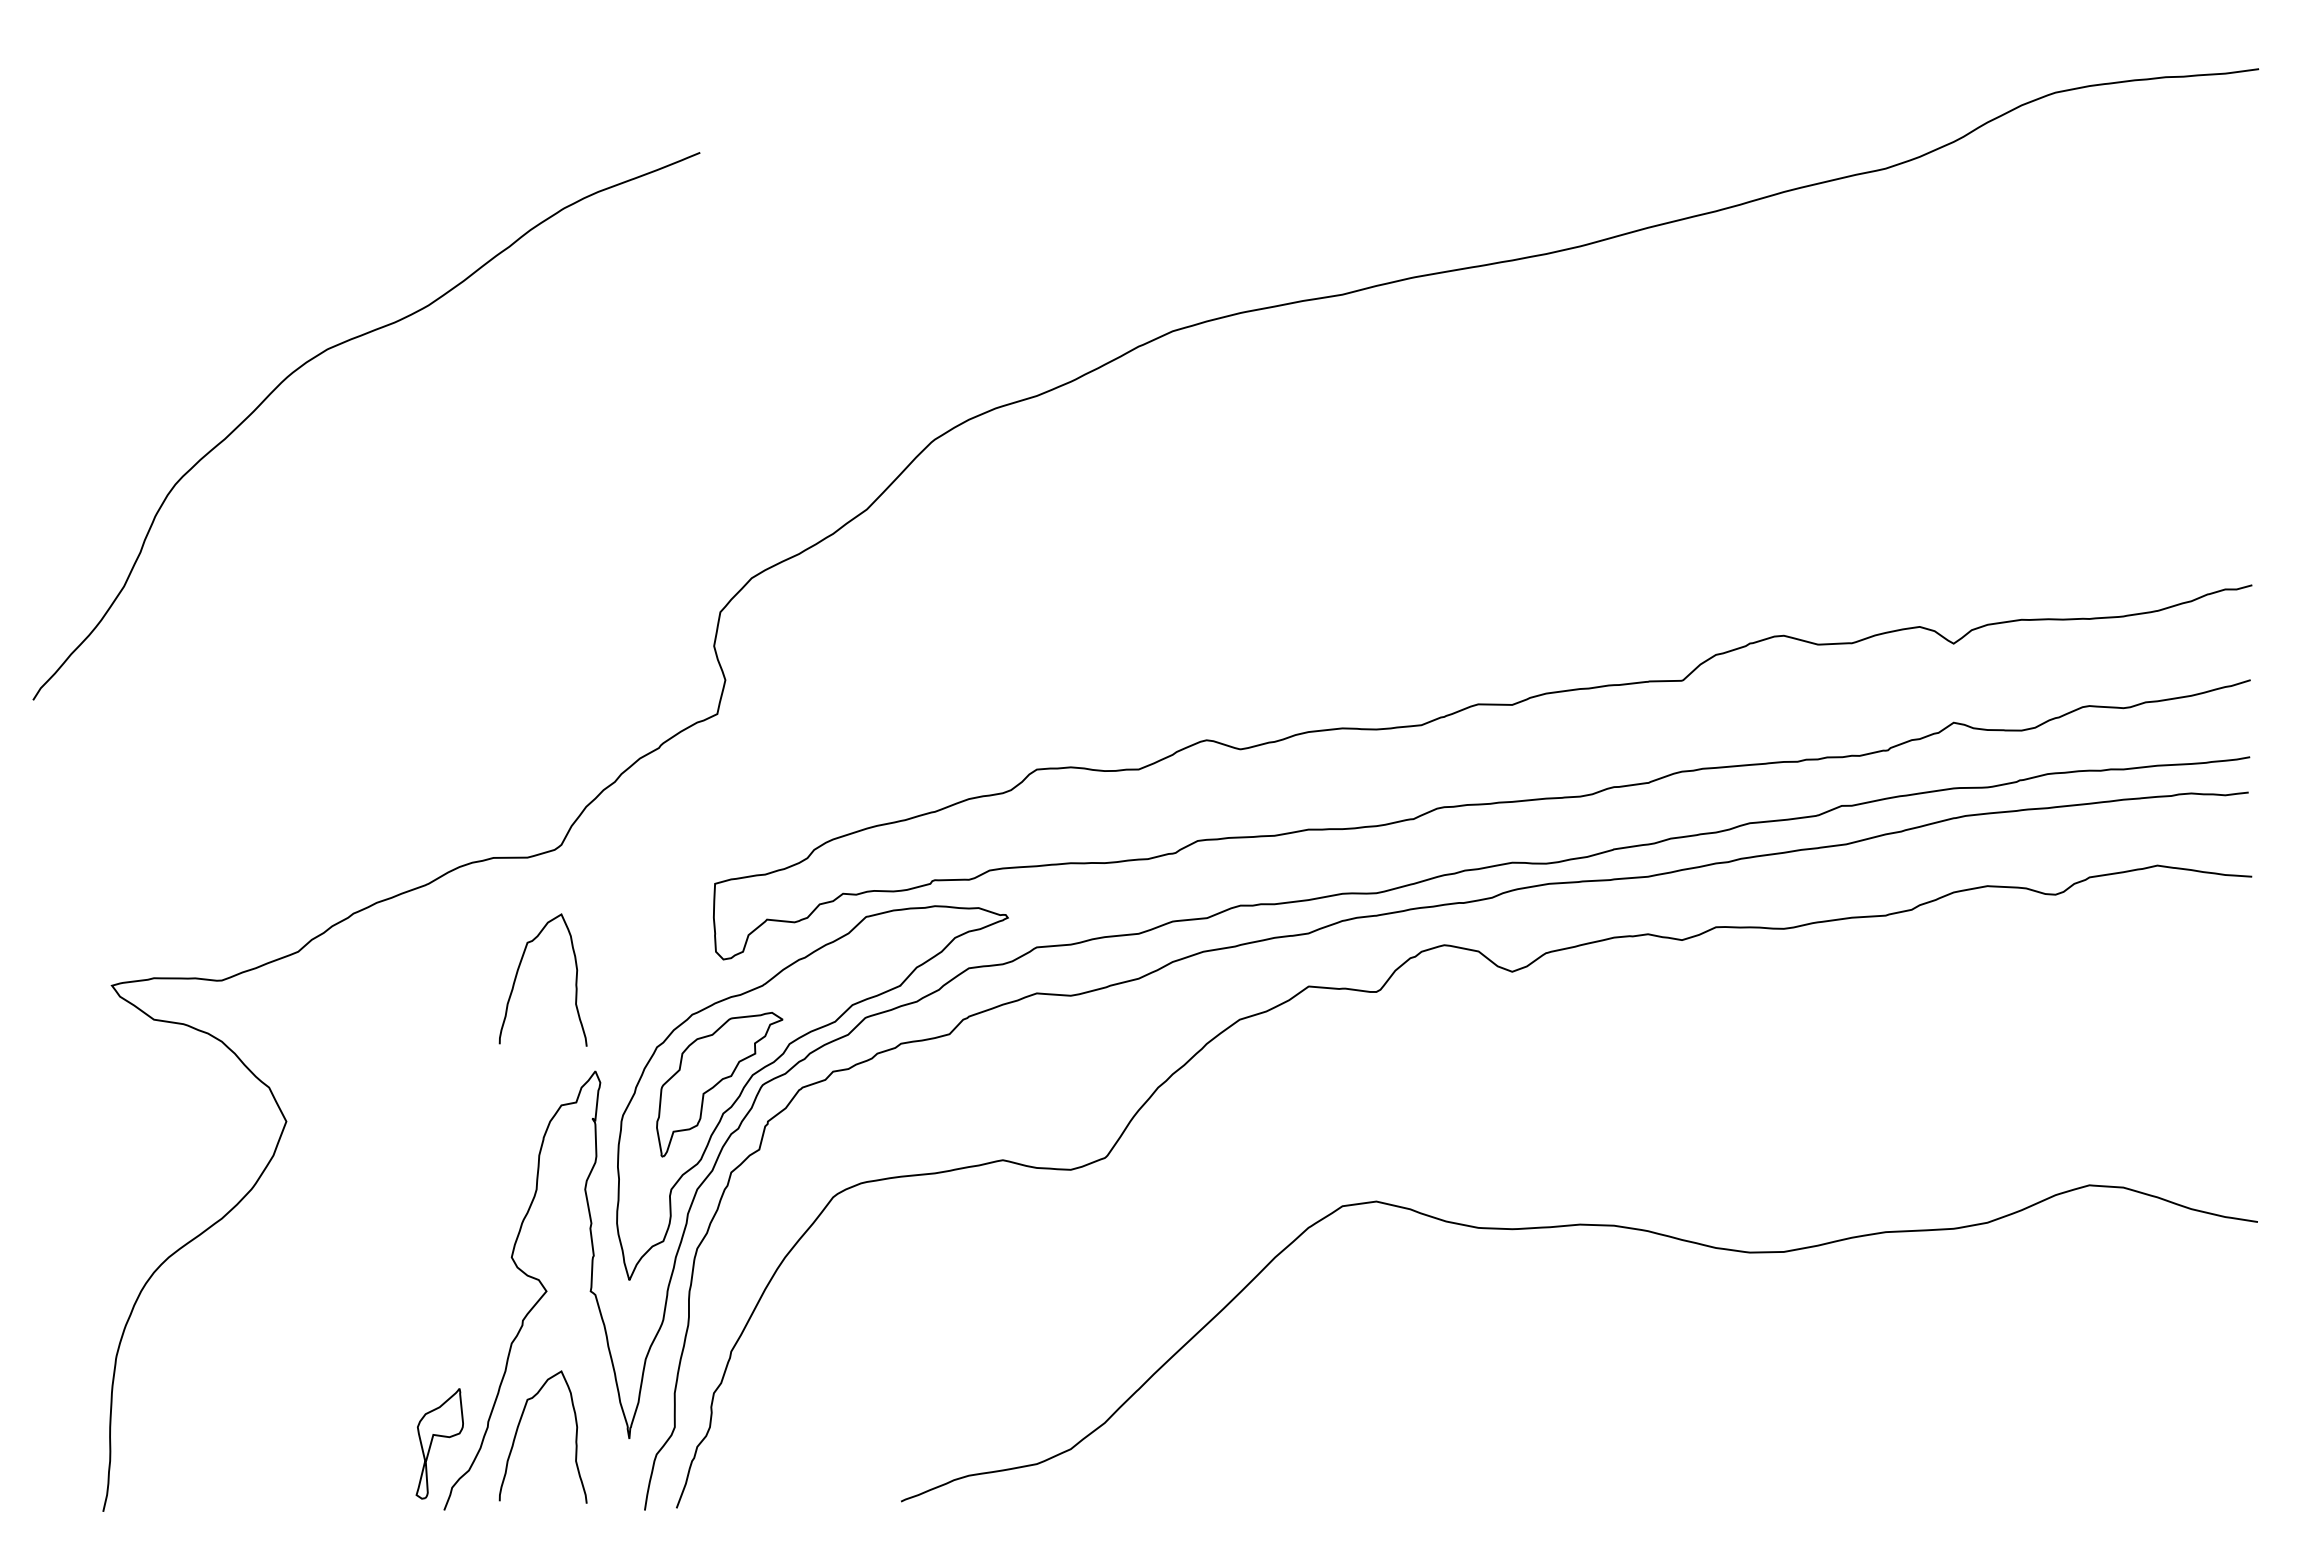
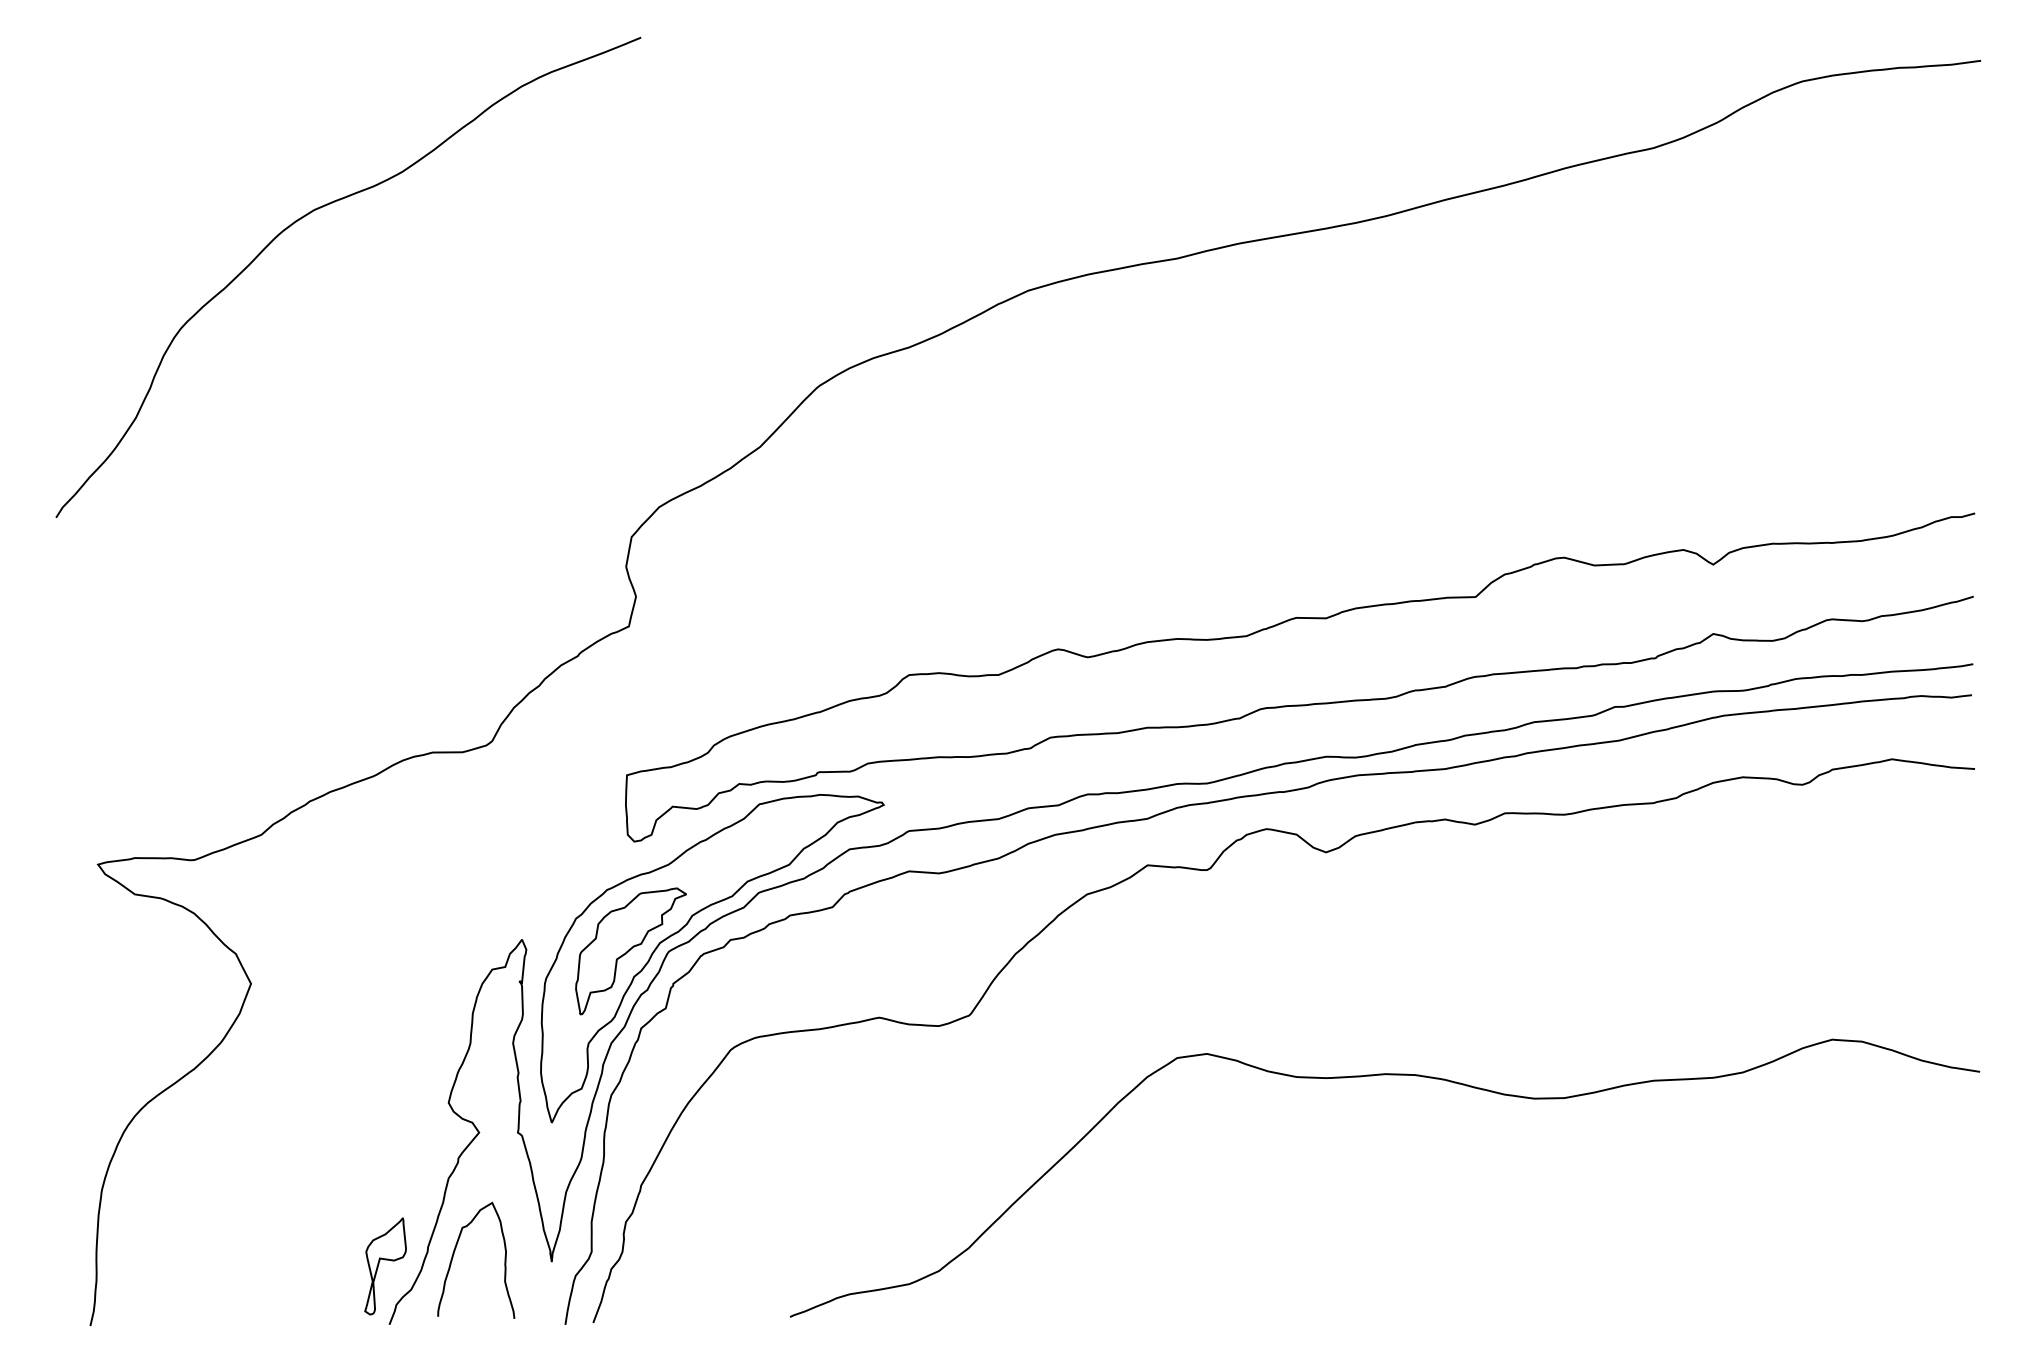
curve: (318, 356) -> (306, 216), moved
curve: (518, 972) -> (454, 853), removed

